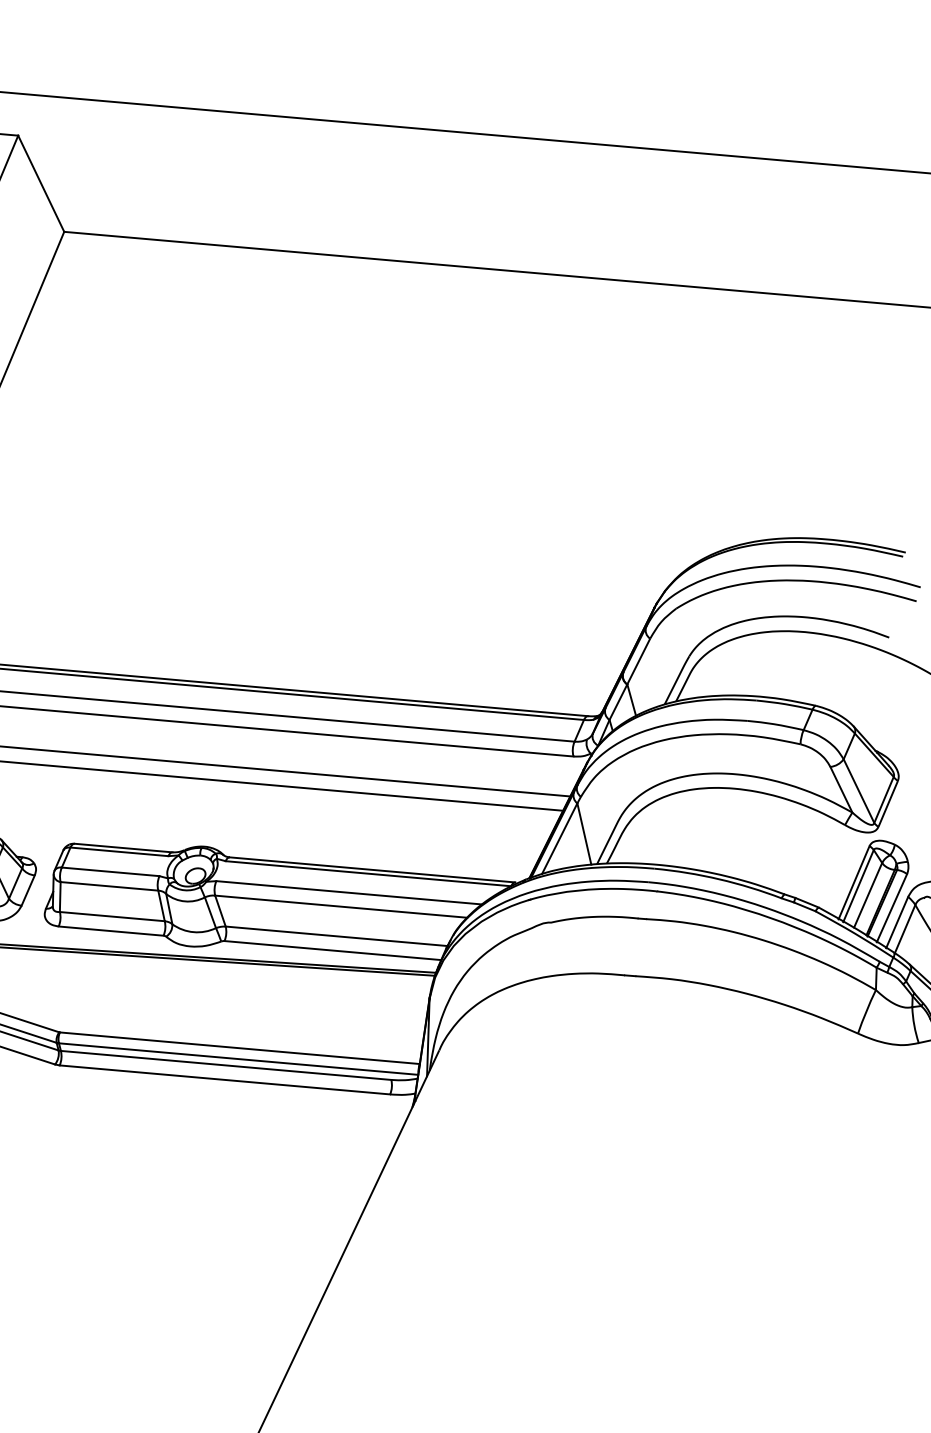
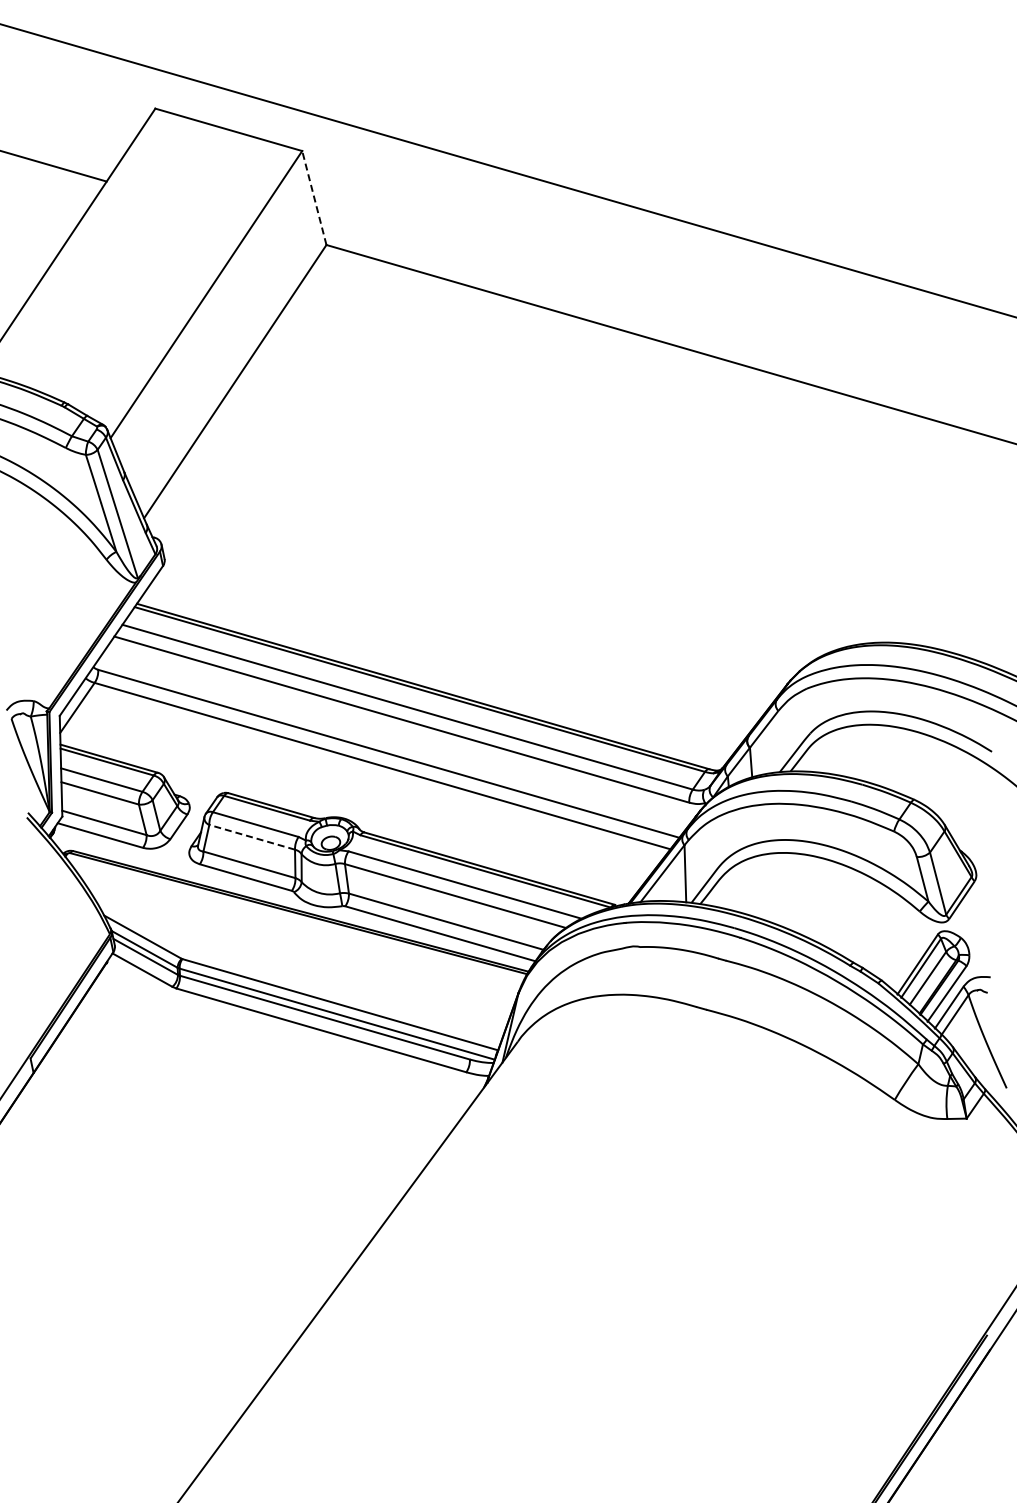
line: (41, 184) -> (314, 198), solid -> dashed
line: (109, 886) -> (252, 837), solid -> dashed

